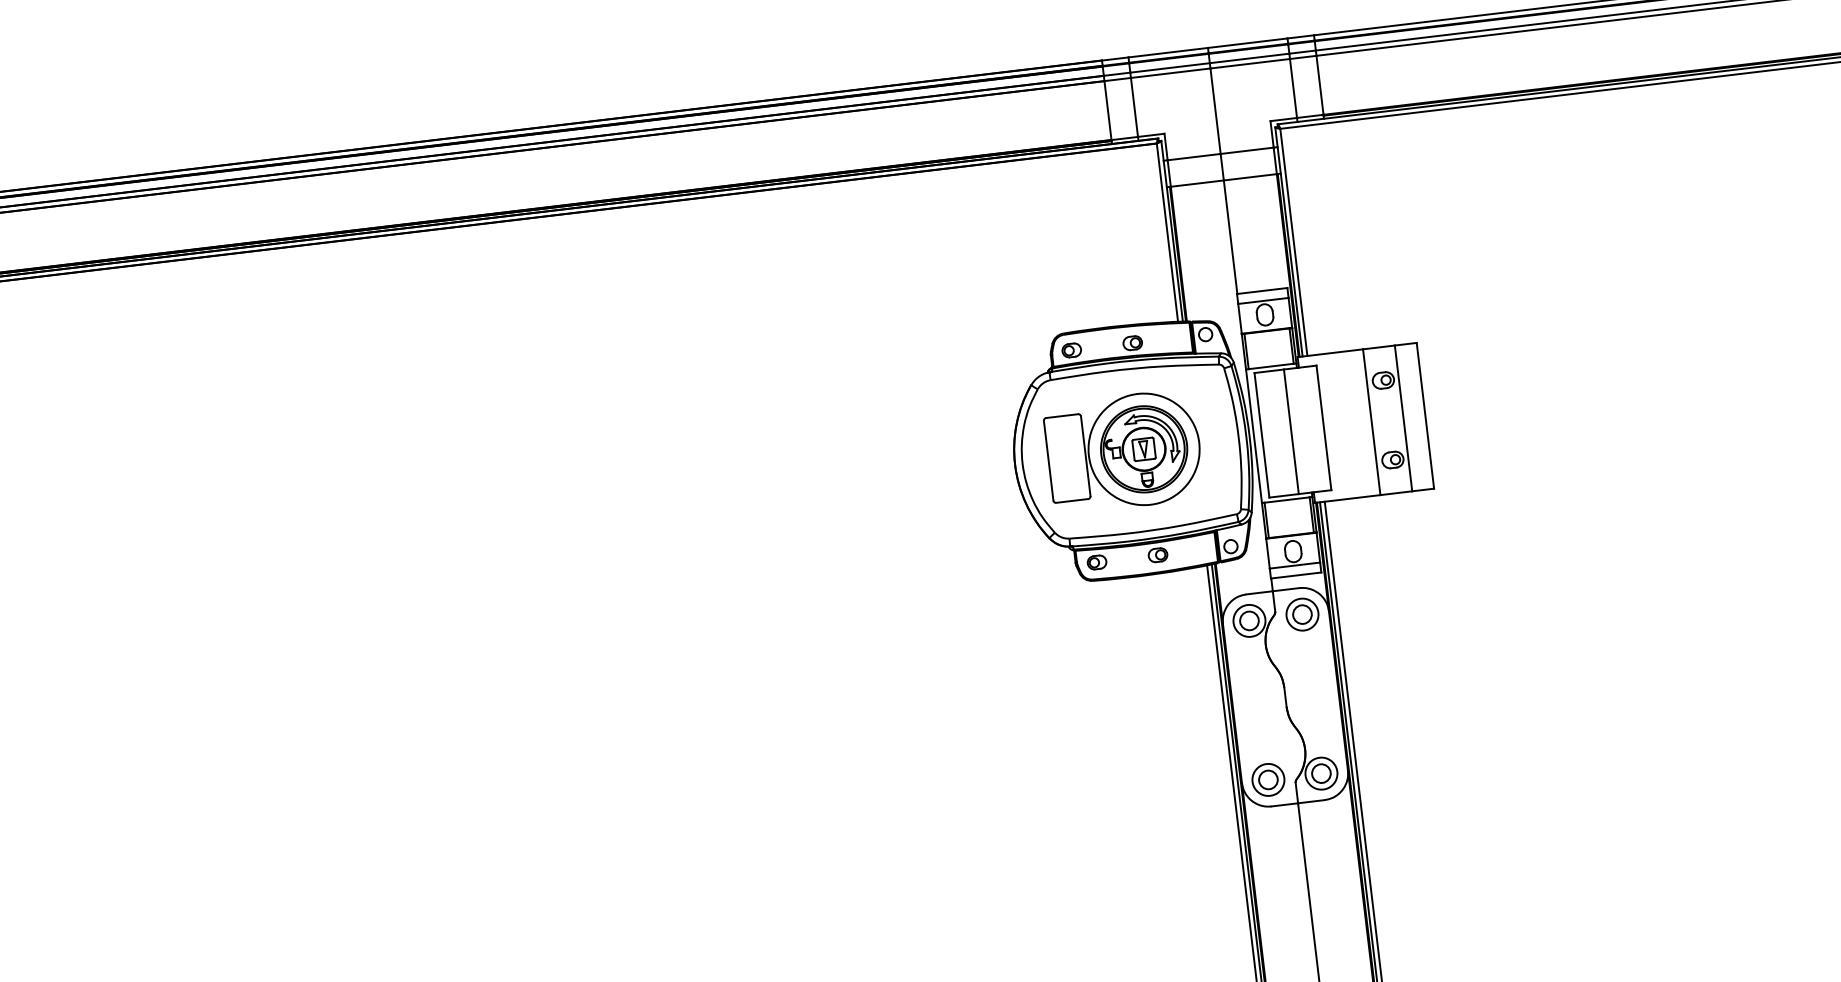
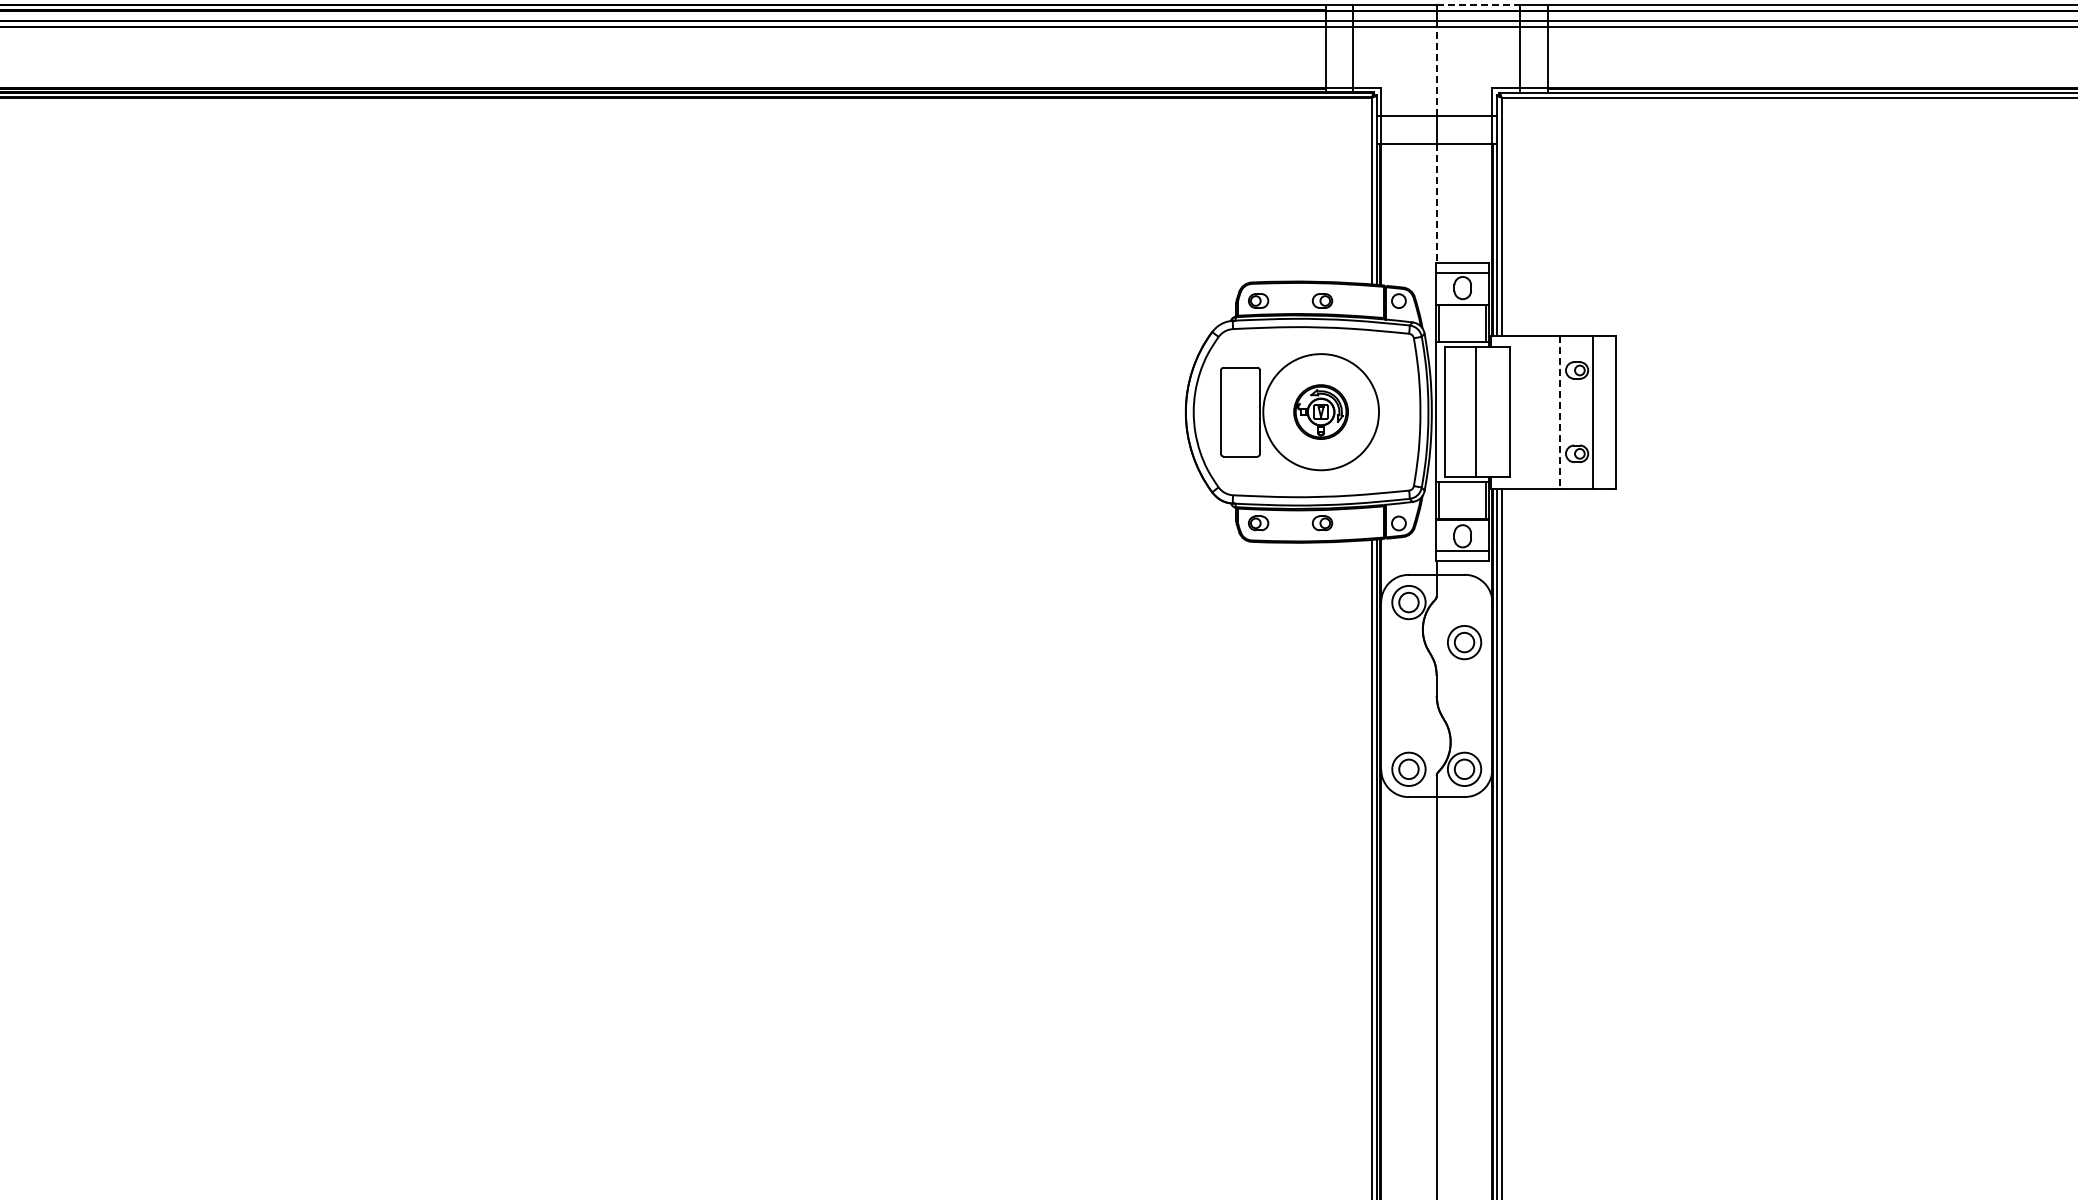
line: (1247, 42) -> (1478, 4), solid -> dashed
line: (1215, 111) -> (1436, 71), solid -> dashed
line: (1230, 237) -> (1436, 203), solid -> dashed
line: (1371, 422) -> (1559, 412), solid -> dashed
part: (1143, 448) -> (1320, 411), size x0.6
part: (1302, 614) -> (1464, 642), moved

